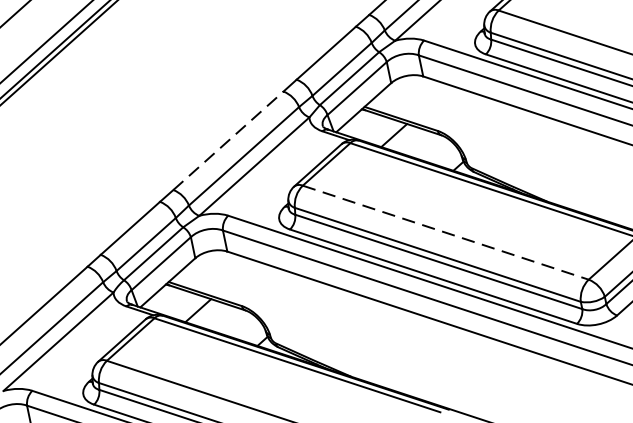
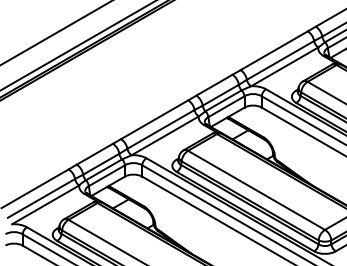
line: (228, 140) -> (154, 119), dashed -> solid
line: (445, 232) -> (256, 190), dashed -> solid

